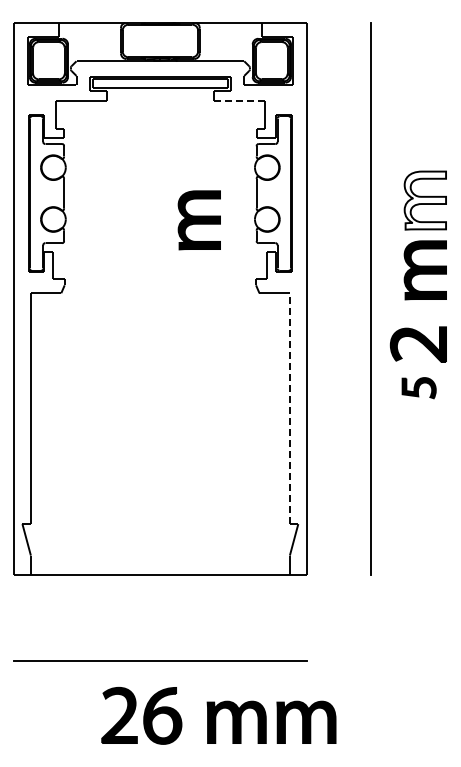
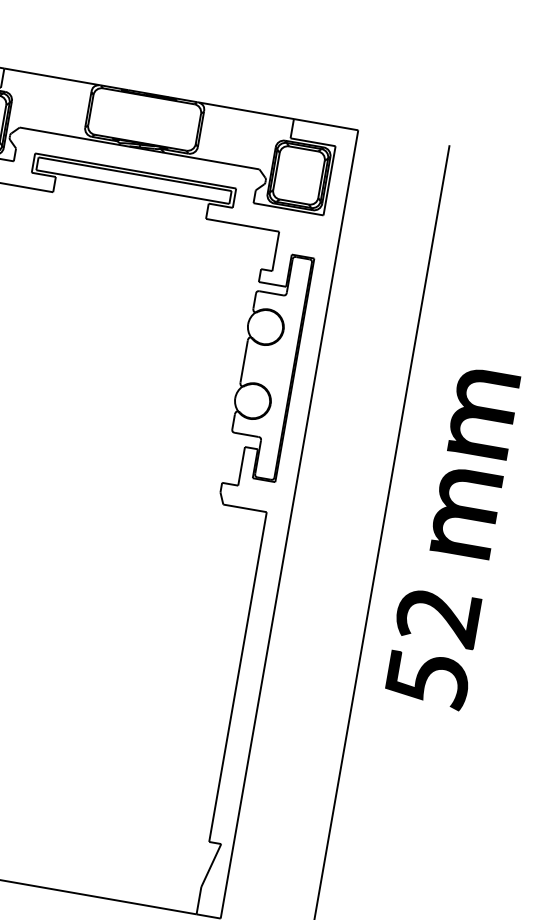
line: (239, 101) -> (242, 225), dashed -> solid
fill: (425, 200) -> (483, 413), added
part: (198, 220) -> (154, 385), removed
part: (418, 387) -> (427, 678), size x1.67
line: (289, 408) -> (237, 676), dashed -> solid

